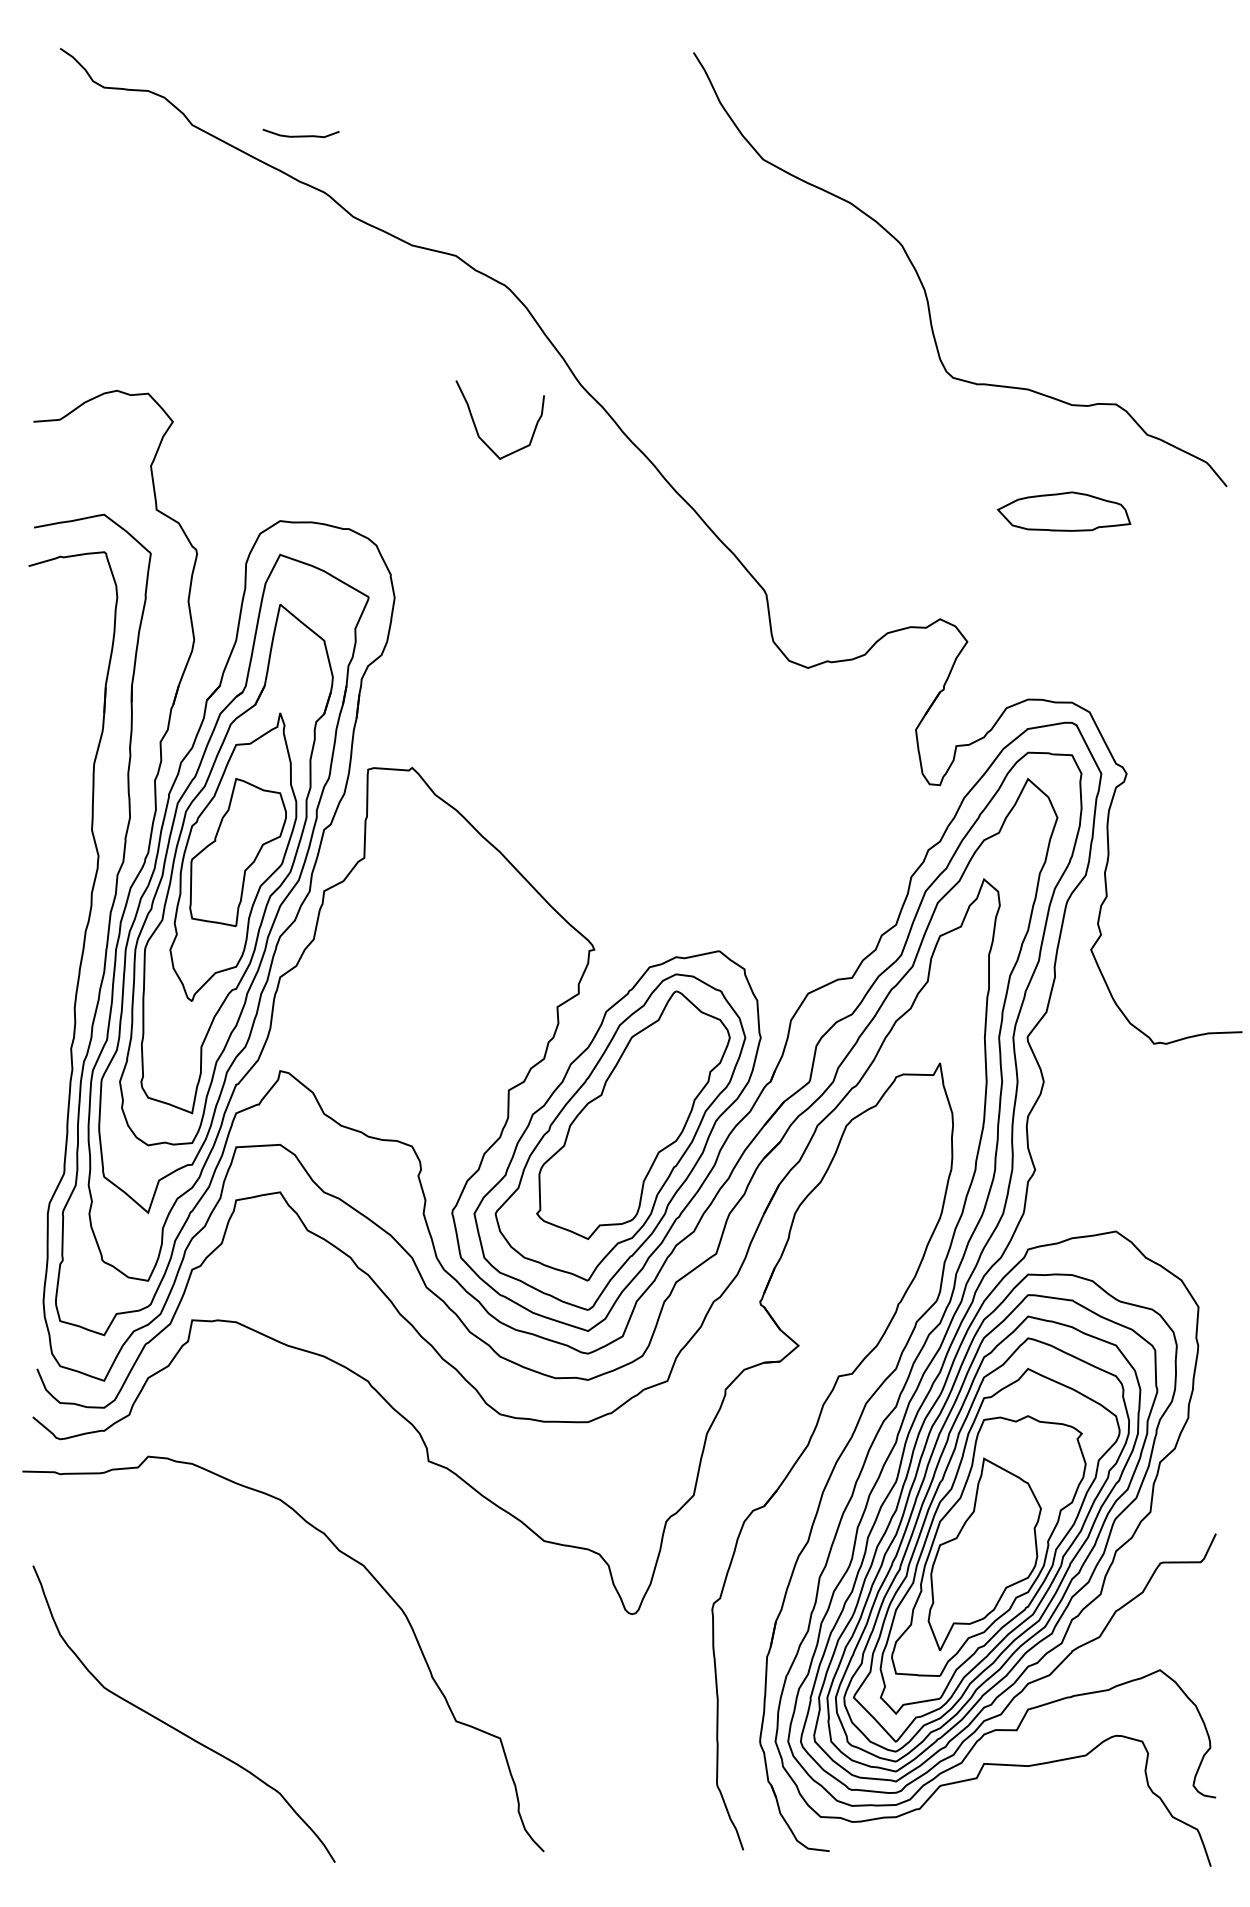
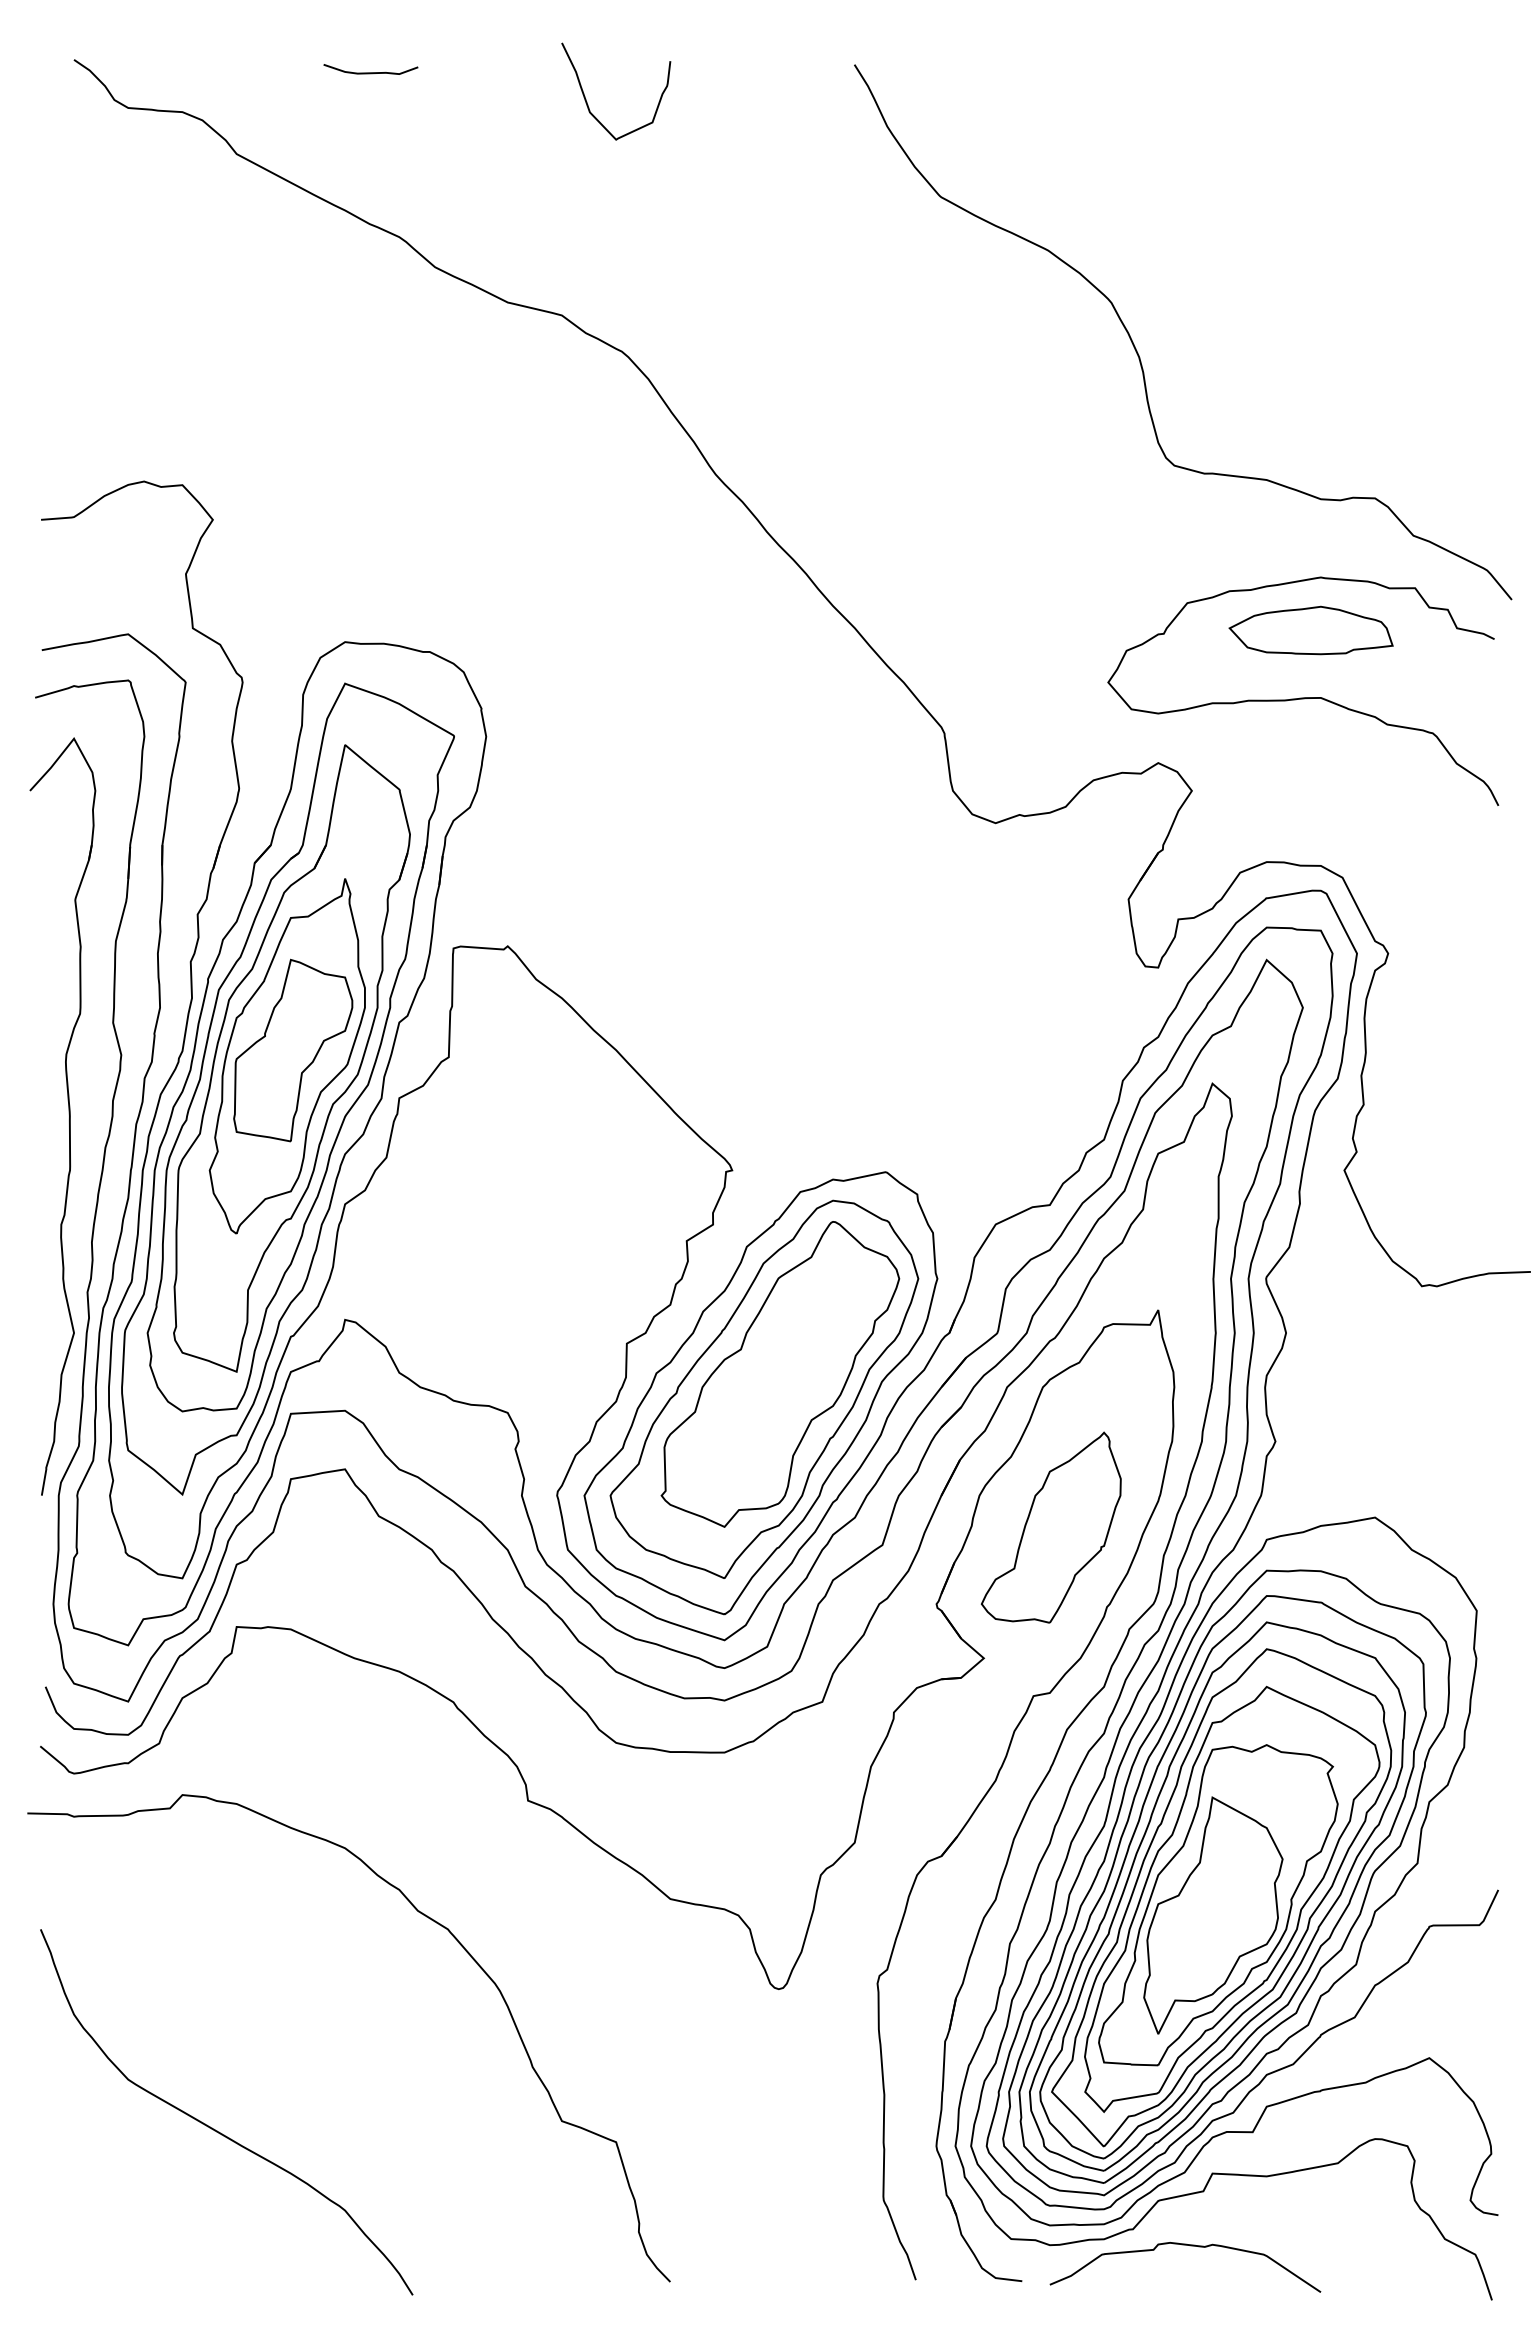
curve: (300, 135) -> (370, 72), moved
curve: (476, 428) -> (587, 101), moved
curve: (1057, 566) -> (1303, 697), added
part: (55, 904) -> (68, 1114), added
part: (852, 1239) -> (1050, 1527), added
curve: (966, 1823) -> (1190, 2246), added

